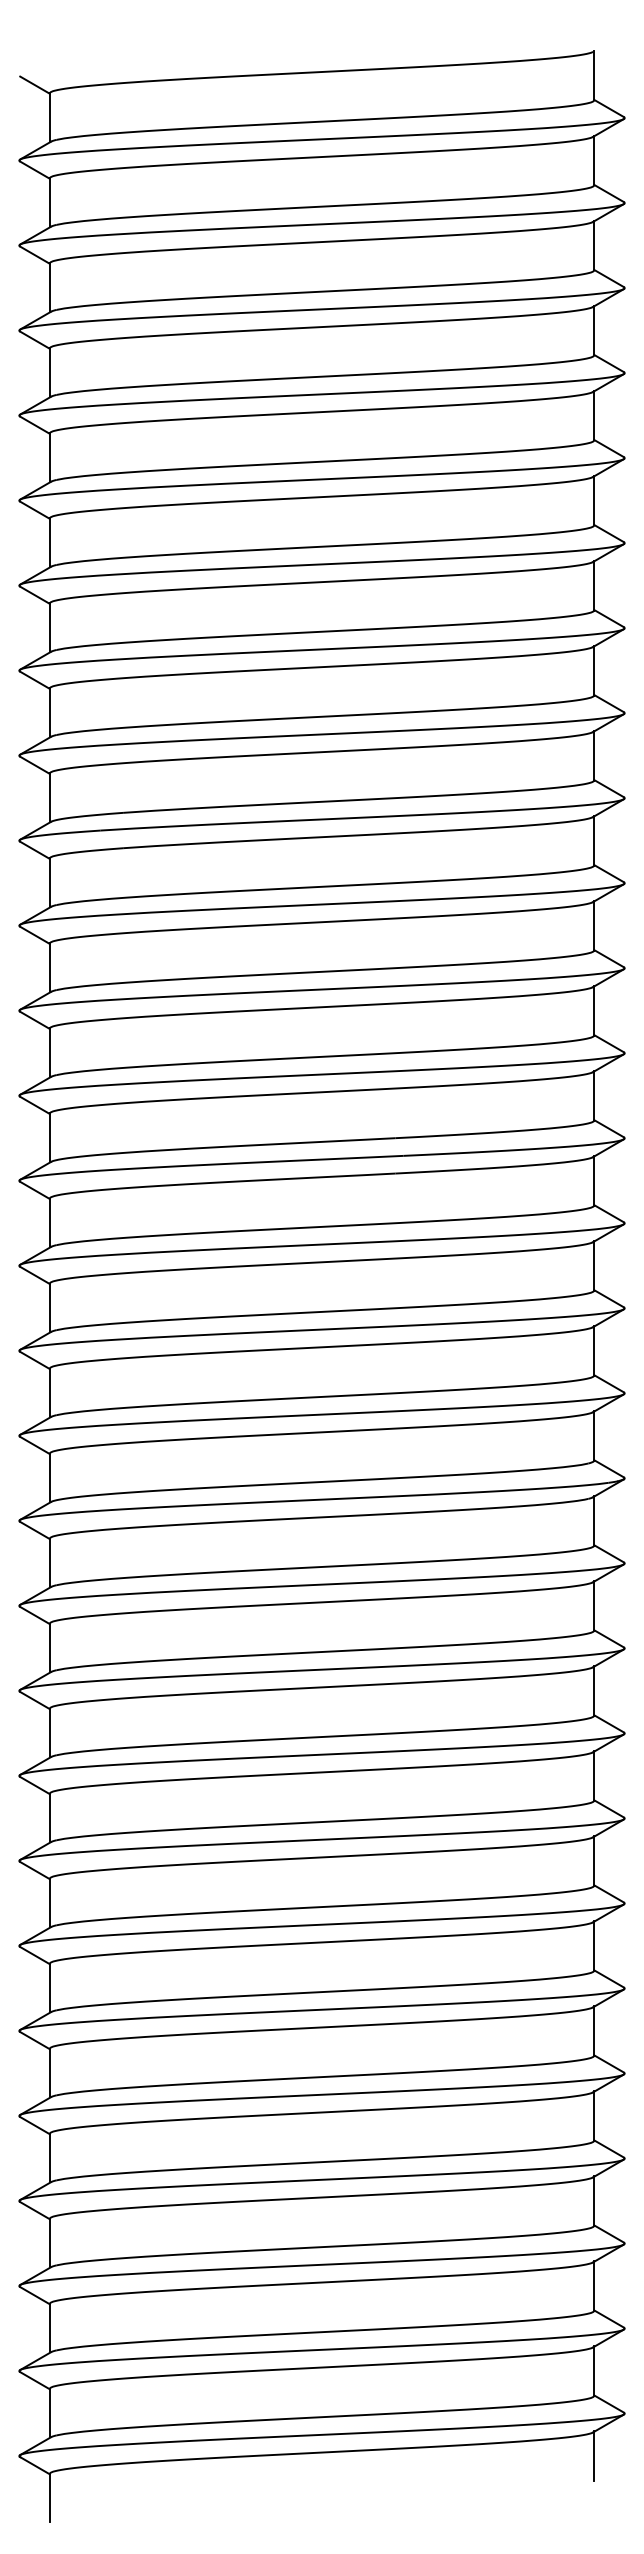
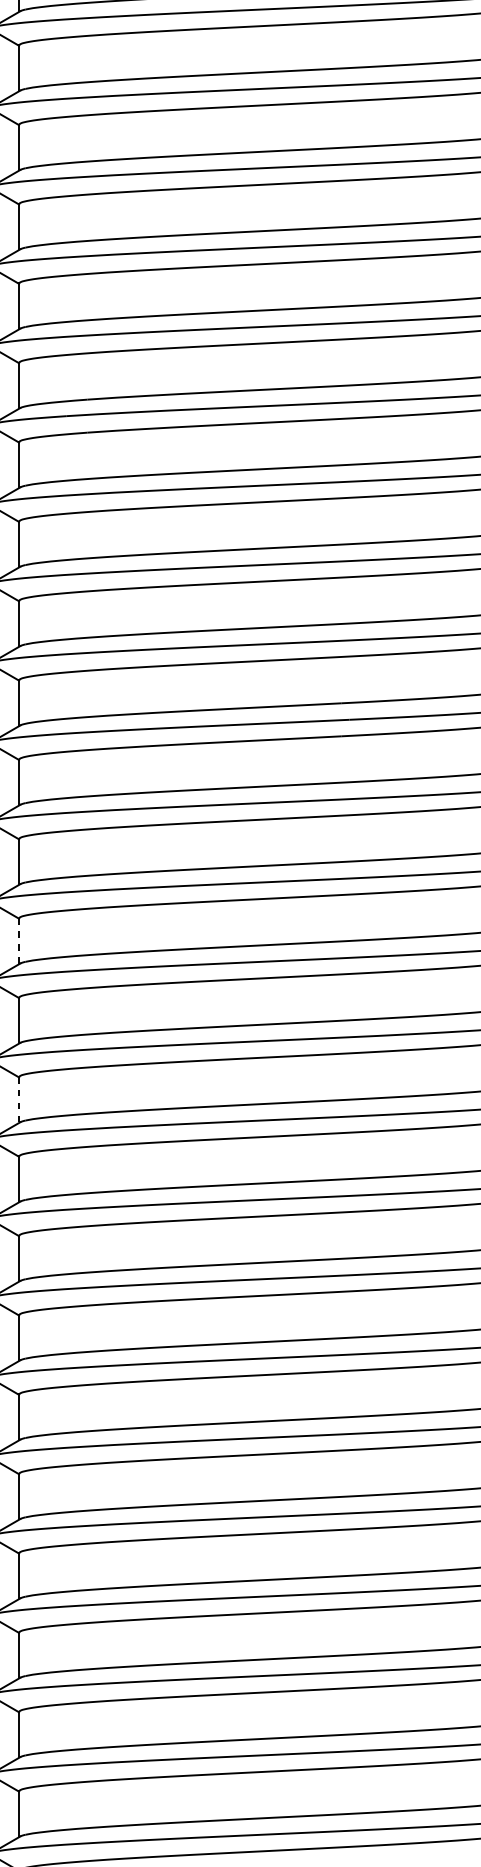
line: (49, 1393) -> (18, 941), solid -> dashed
line: (49, 1563) -> (18, 1100), solid -> dashed

